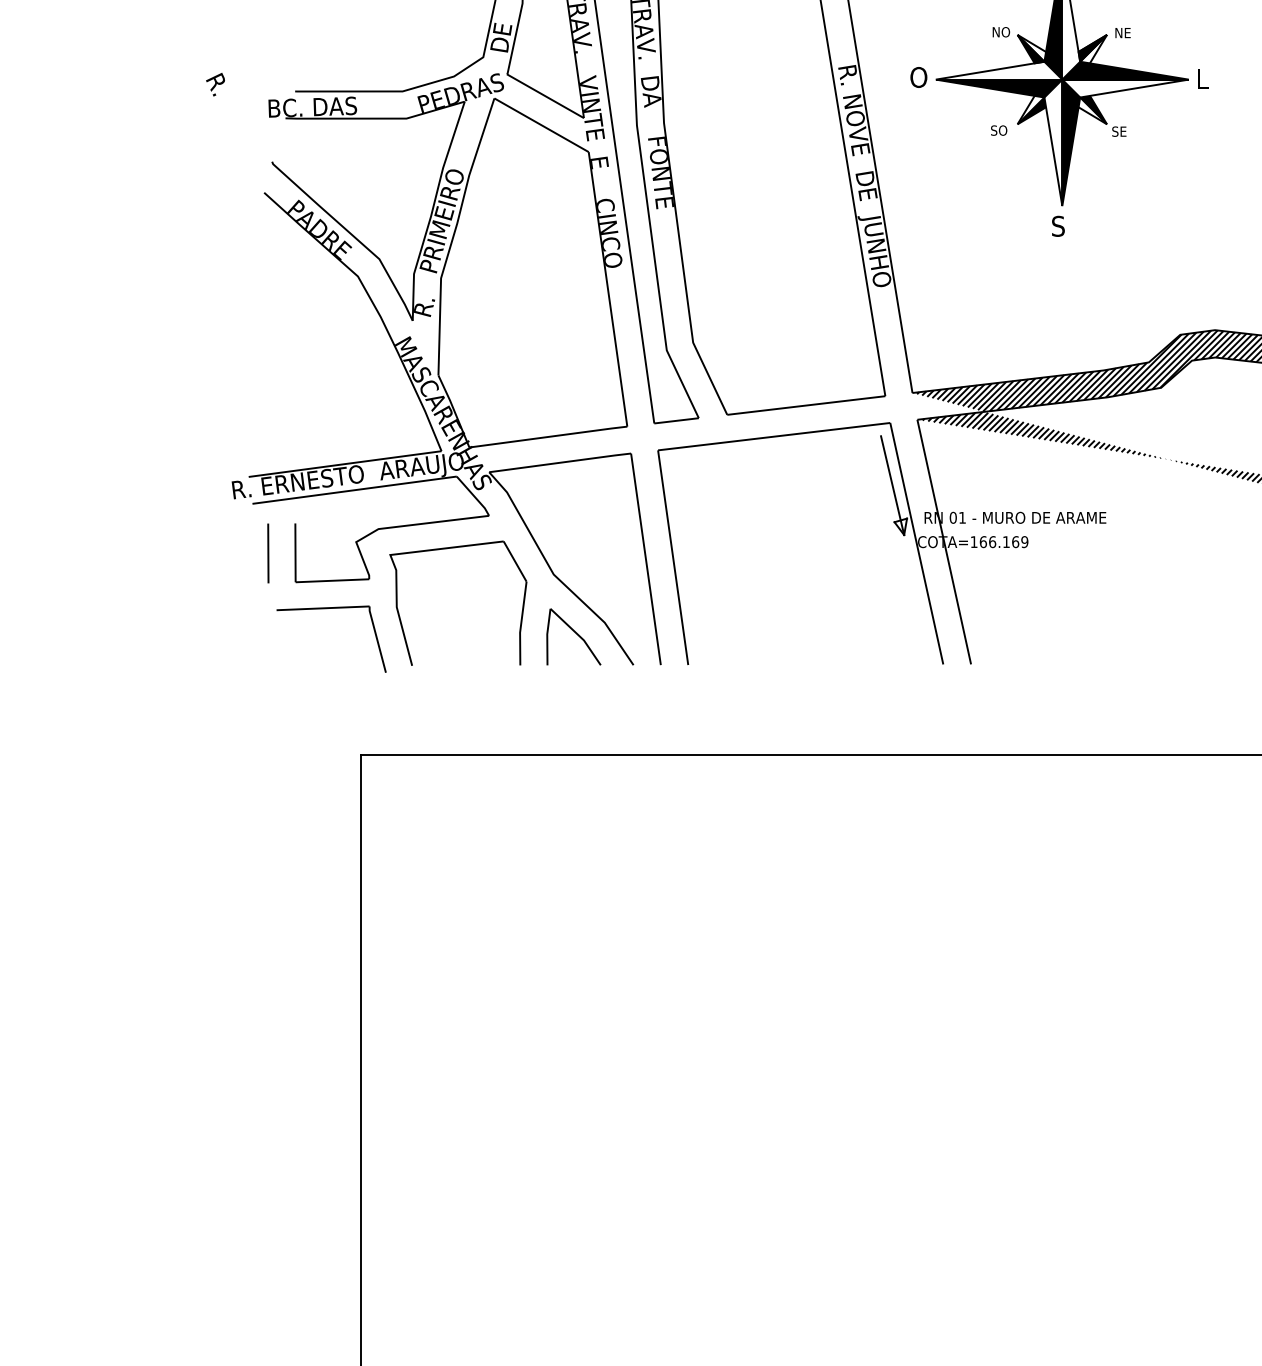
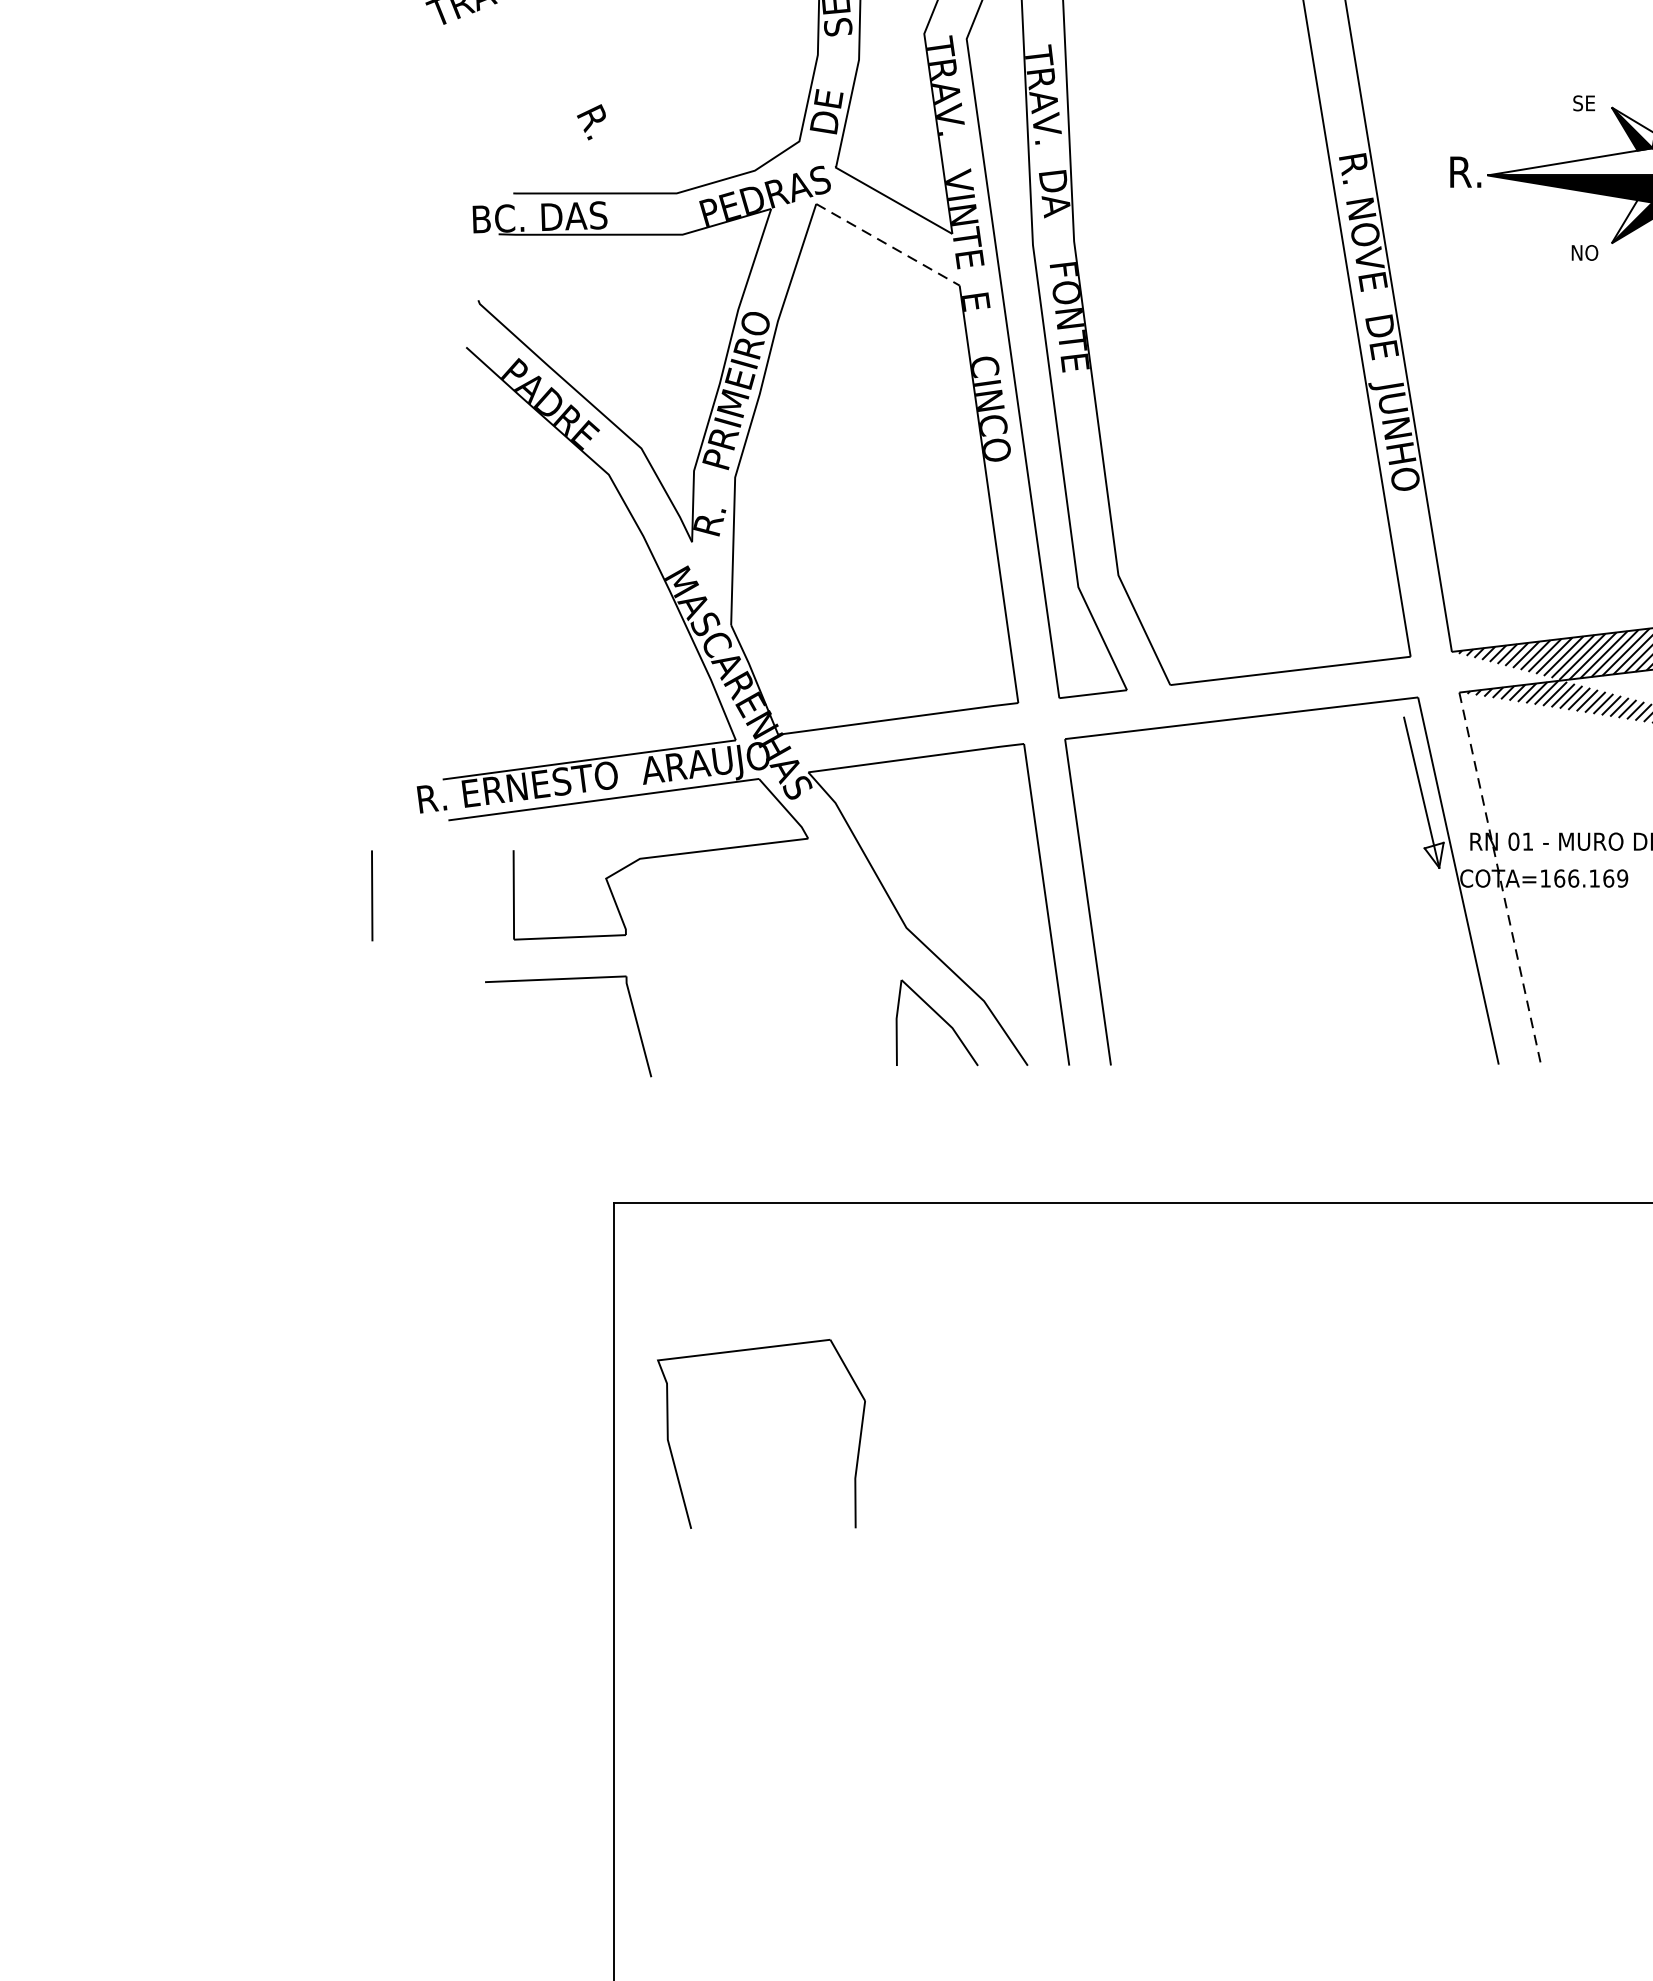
text: (1001, 32) -> (1587, 103), NO -> SE
text: (920, 77) -> (1464, 172), O -> R.
text: (215, 84) -> (591, 122), moved
line: (542, 125) -> (889, 245), solid -> dashed
text: (999, 130) -> (1584, 252), SO -> NO
line: (944, 542) -> (1500, 879), solid -> dashed
part: (455, 548) -> (757, 1350), moved
line: (268, 553) -> (372, 895), moved

